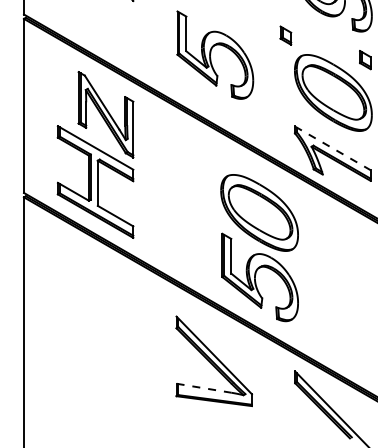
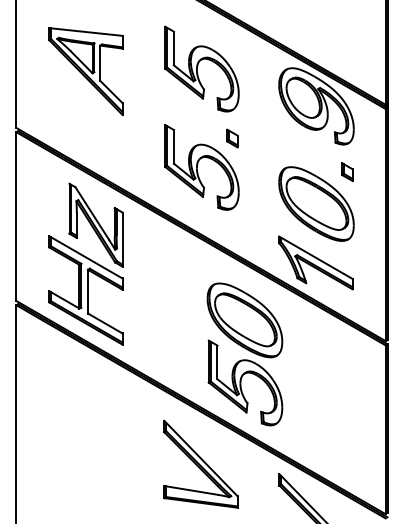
part: (285, 35) -> (232, 138), moved
line: (333, 149) -> (316, 258), dashed -> solid
line: (203, 388) -> (190, 490), dashed -> solid

